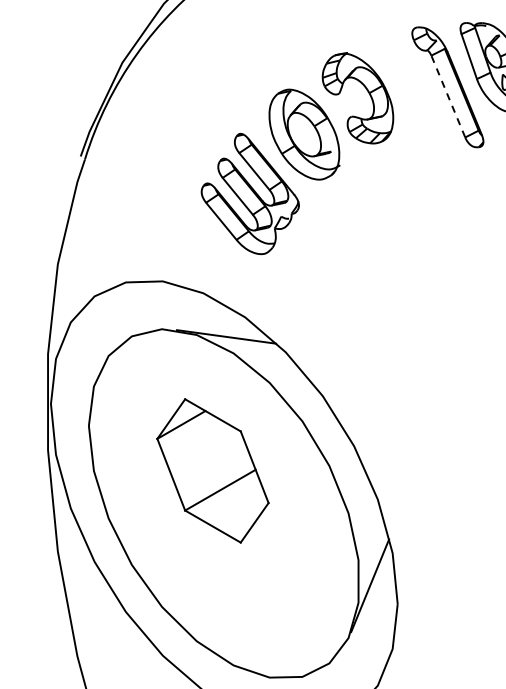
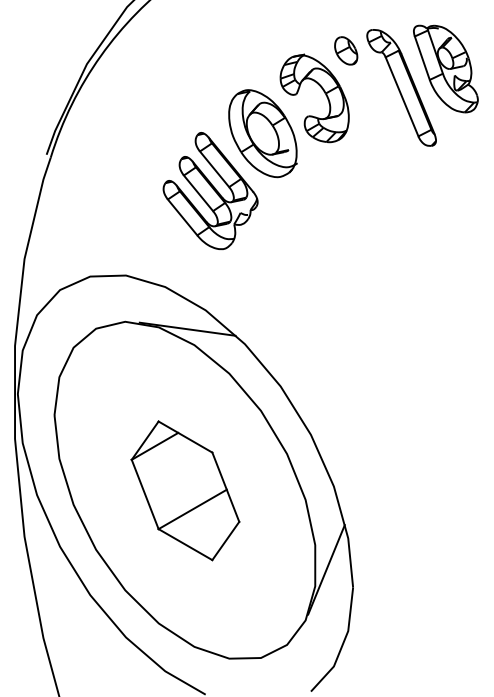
part: (390, 48) -> (346, 50), added
line: (448, 96) -> (402, 96), dashed -> solid
part: (212, 470) -> (185, 490), moved

